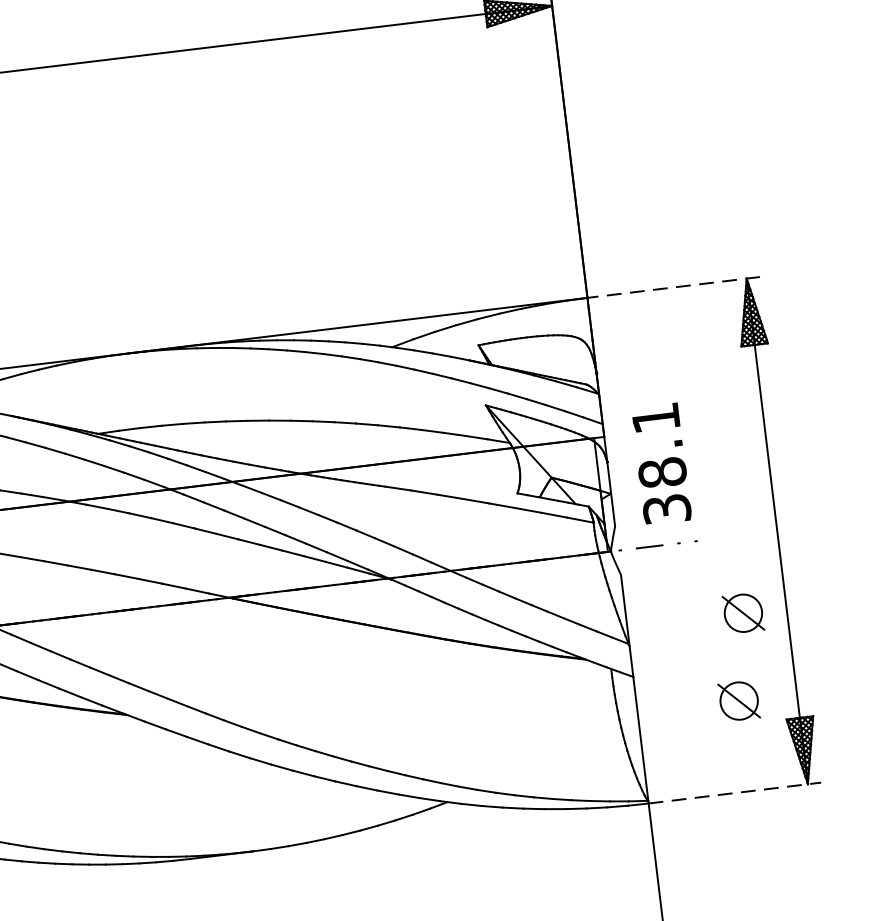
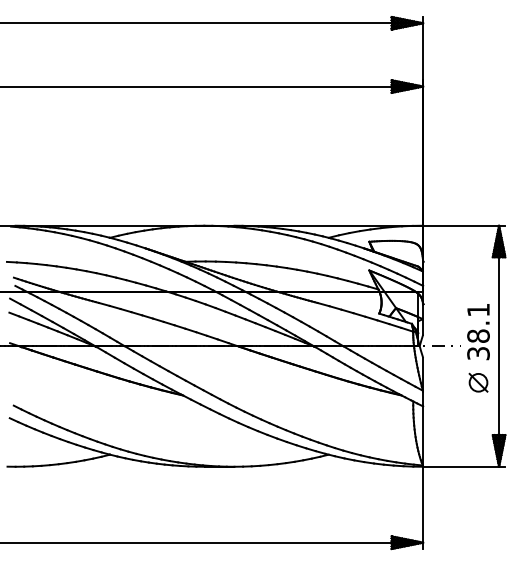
line: (671, 287) -> (463, 225), dashed -> solid
text: (661, 465) -> (478, 332), moved
part: (739, 700) -> (471, 423), removed
line: (735, 792) -> (464, 466), dashed -> solid

